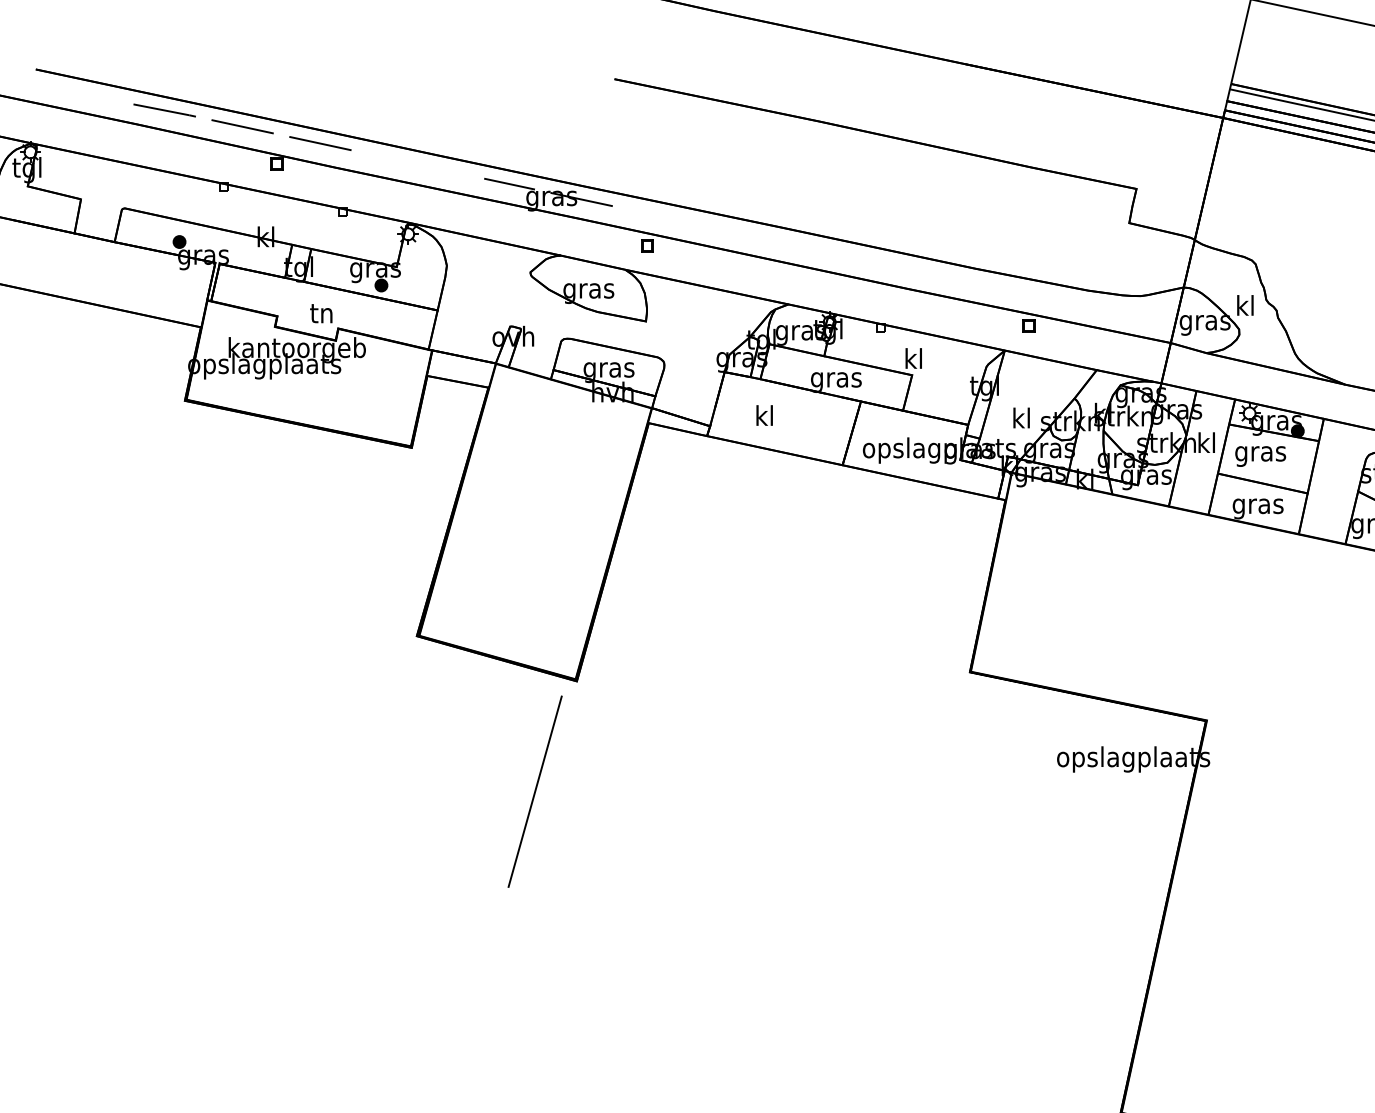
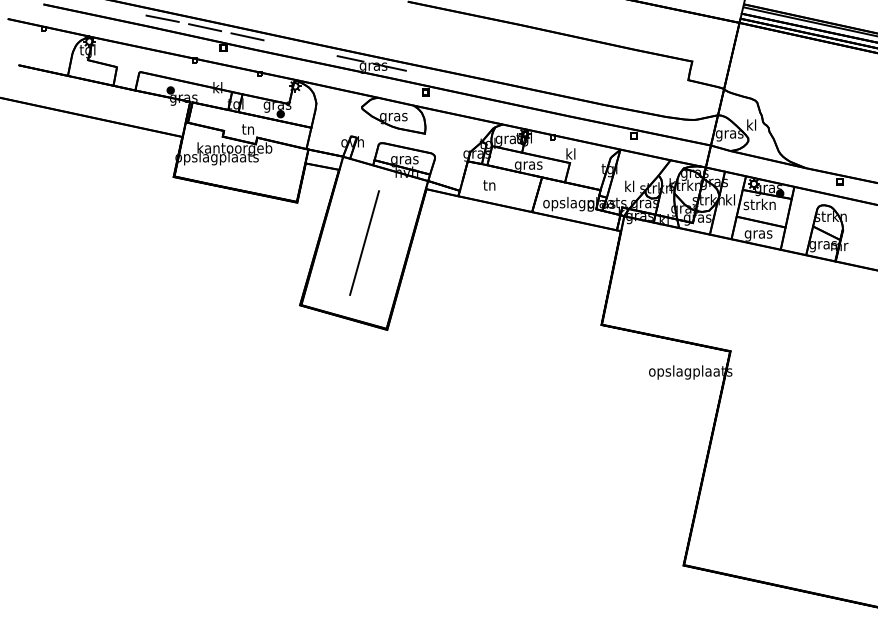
text: (764, 414) -> (489, 184), kl -> tn
text: (1259, 453) -> (759, 205), gras -> strkn
line: (535, 790) -> (364, 242), moved

